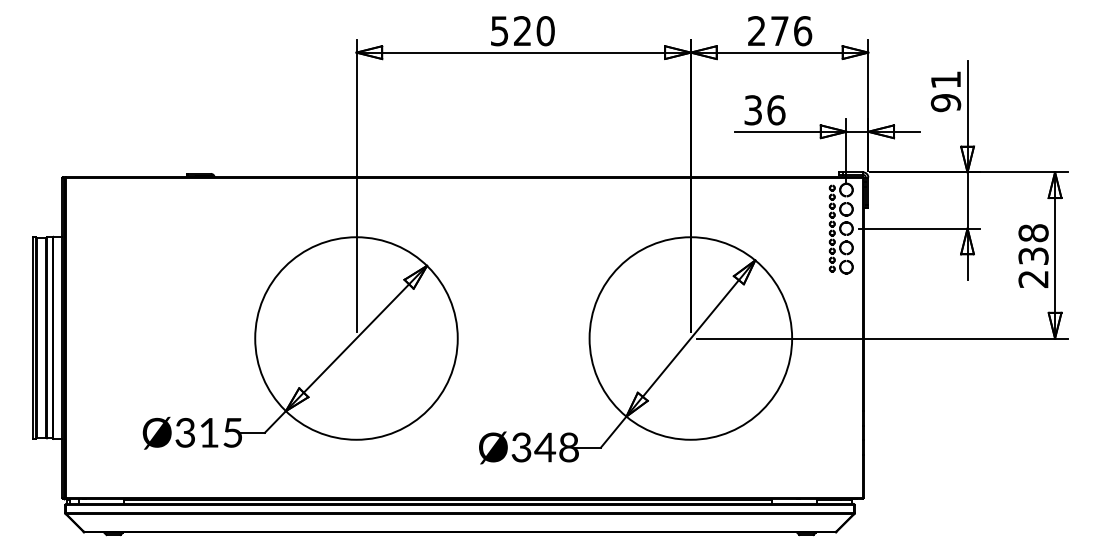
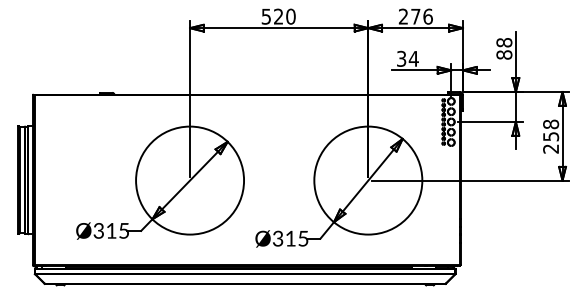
text: (946, 90) -> (504, 48), 91 -> 88
text: (775, 109) -> (413, 58), 36 -> 34
text: (1032, 255) -> (550, 136), 238 -> 258
text: (556, 447) -> (296, 238), Ø348 -> Ø315

